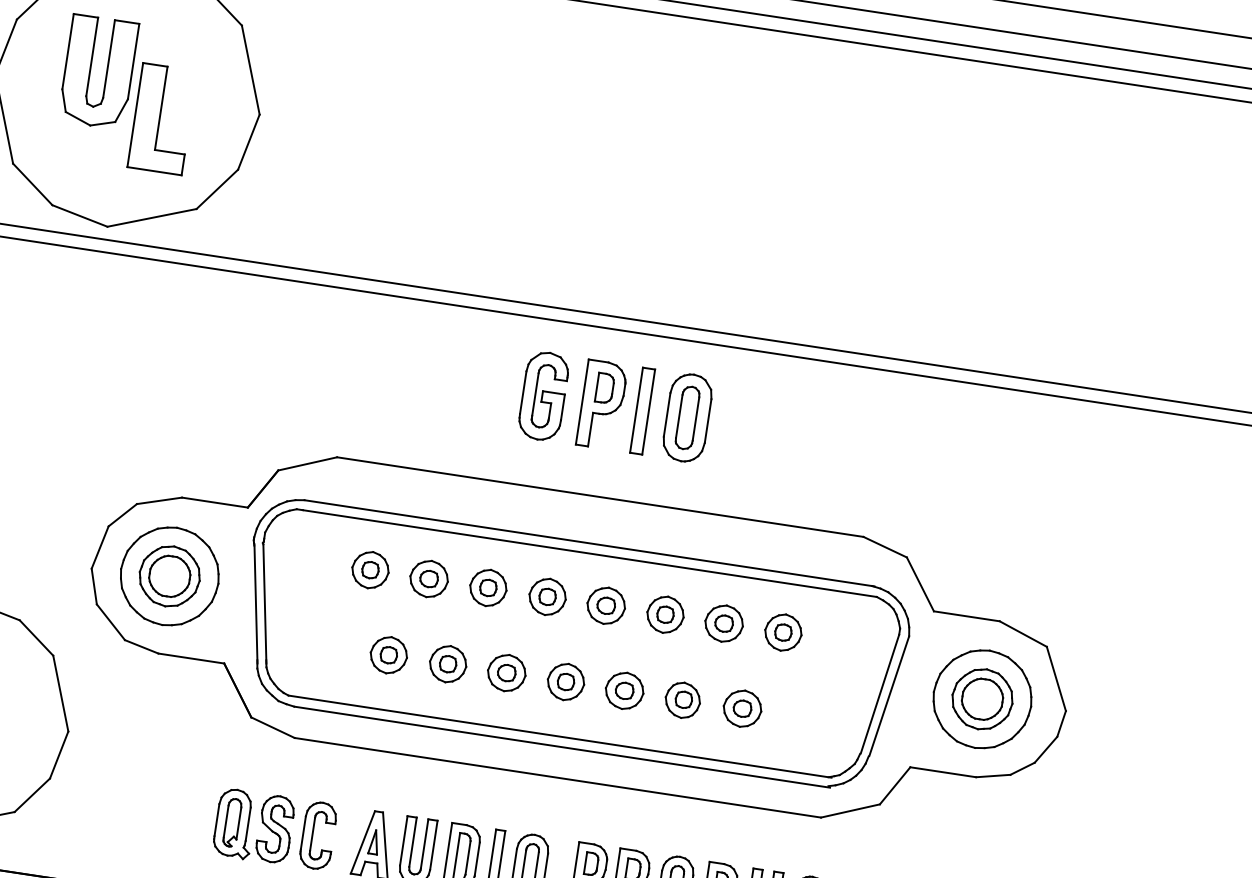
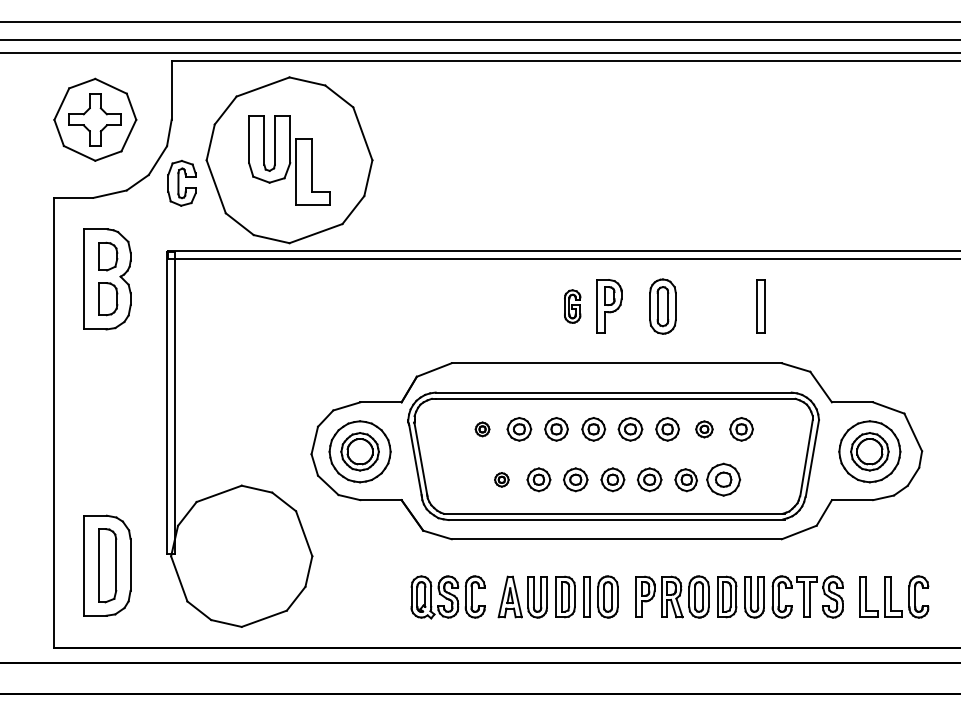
part: (543, 395) -> (572, 306), size x0.6
part: (642, 410) -> (760, 306), moved
part: (370, 570) -> (482, 429), size x0.6
part: (724, 623) -> (704, 429), size x0.7
part: (388, 654) -> (501, 479), size x0.6
part: (742, 708) -> (723, 479), size x1.4

